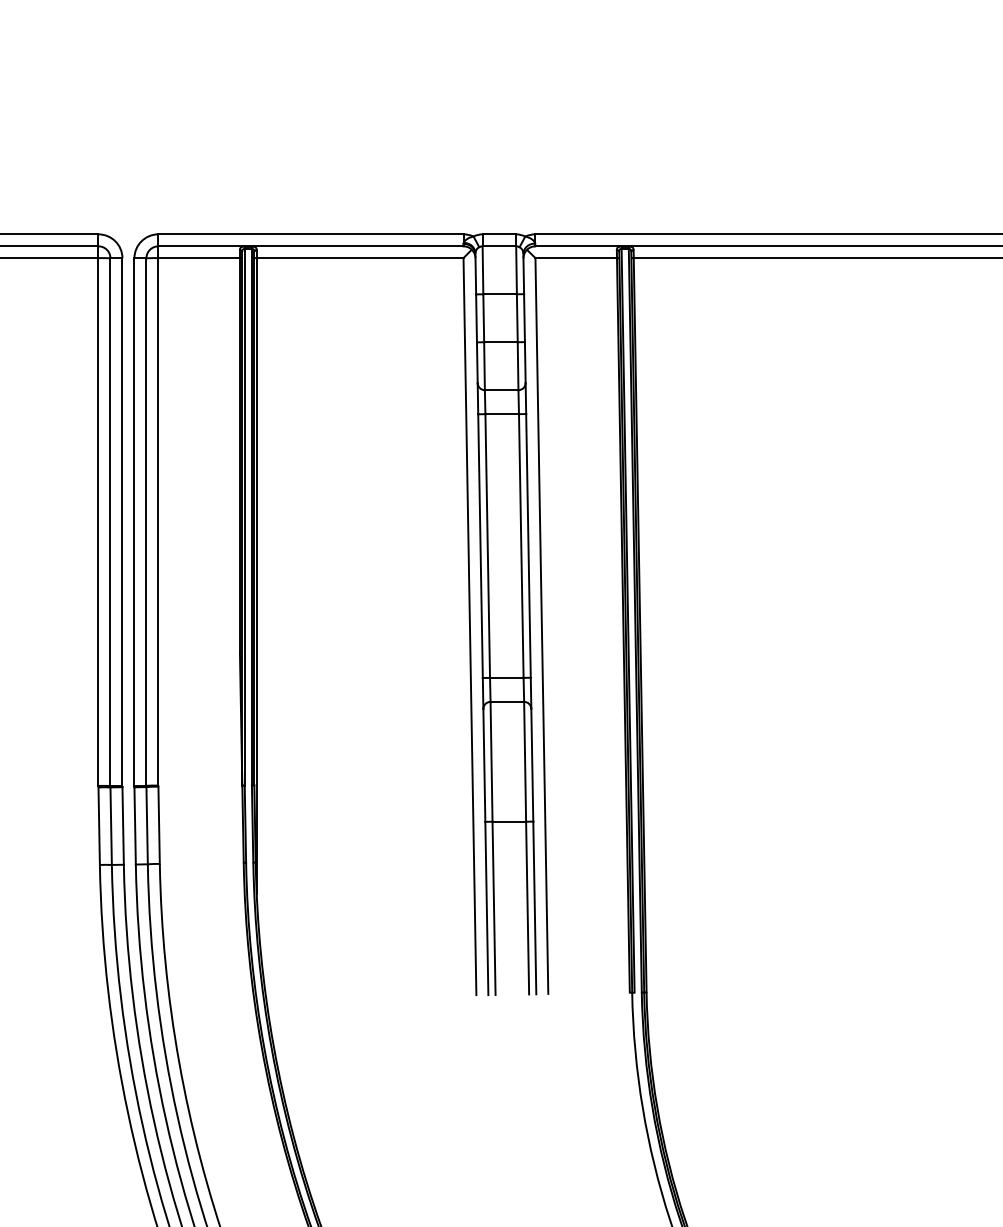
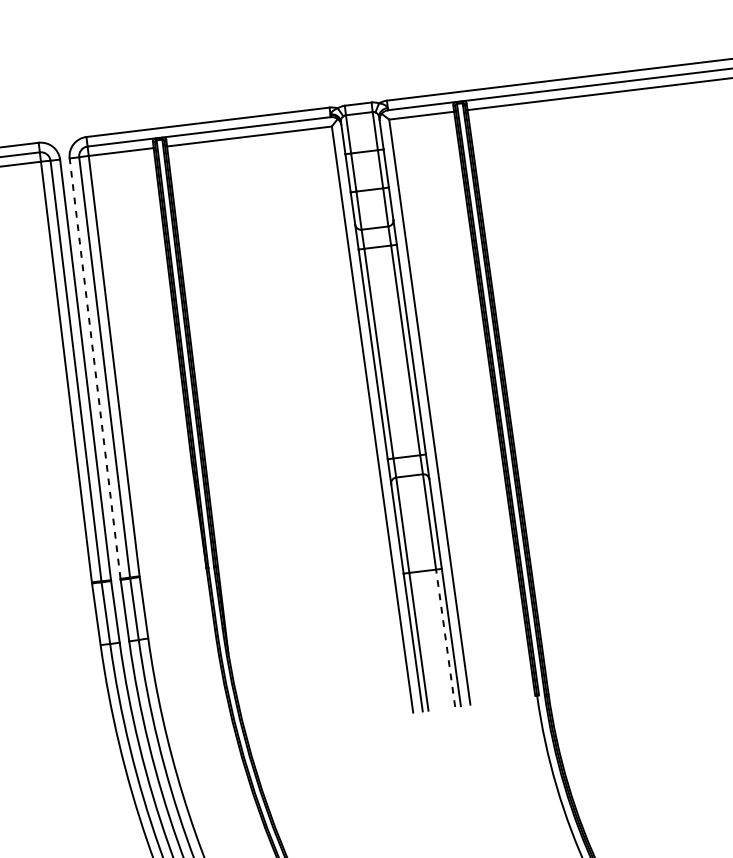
line: (134, 522) -> (95, 368), solid -> dashed
line: (527, 907) -> (445, 637), solid -> dashed

